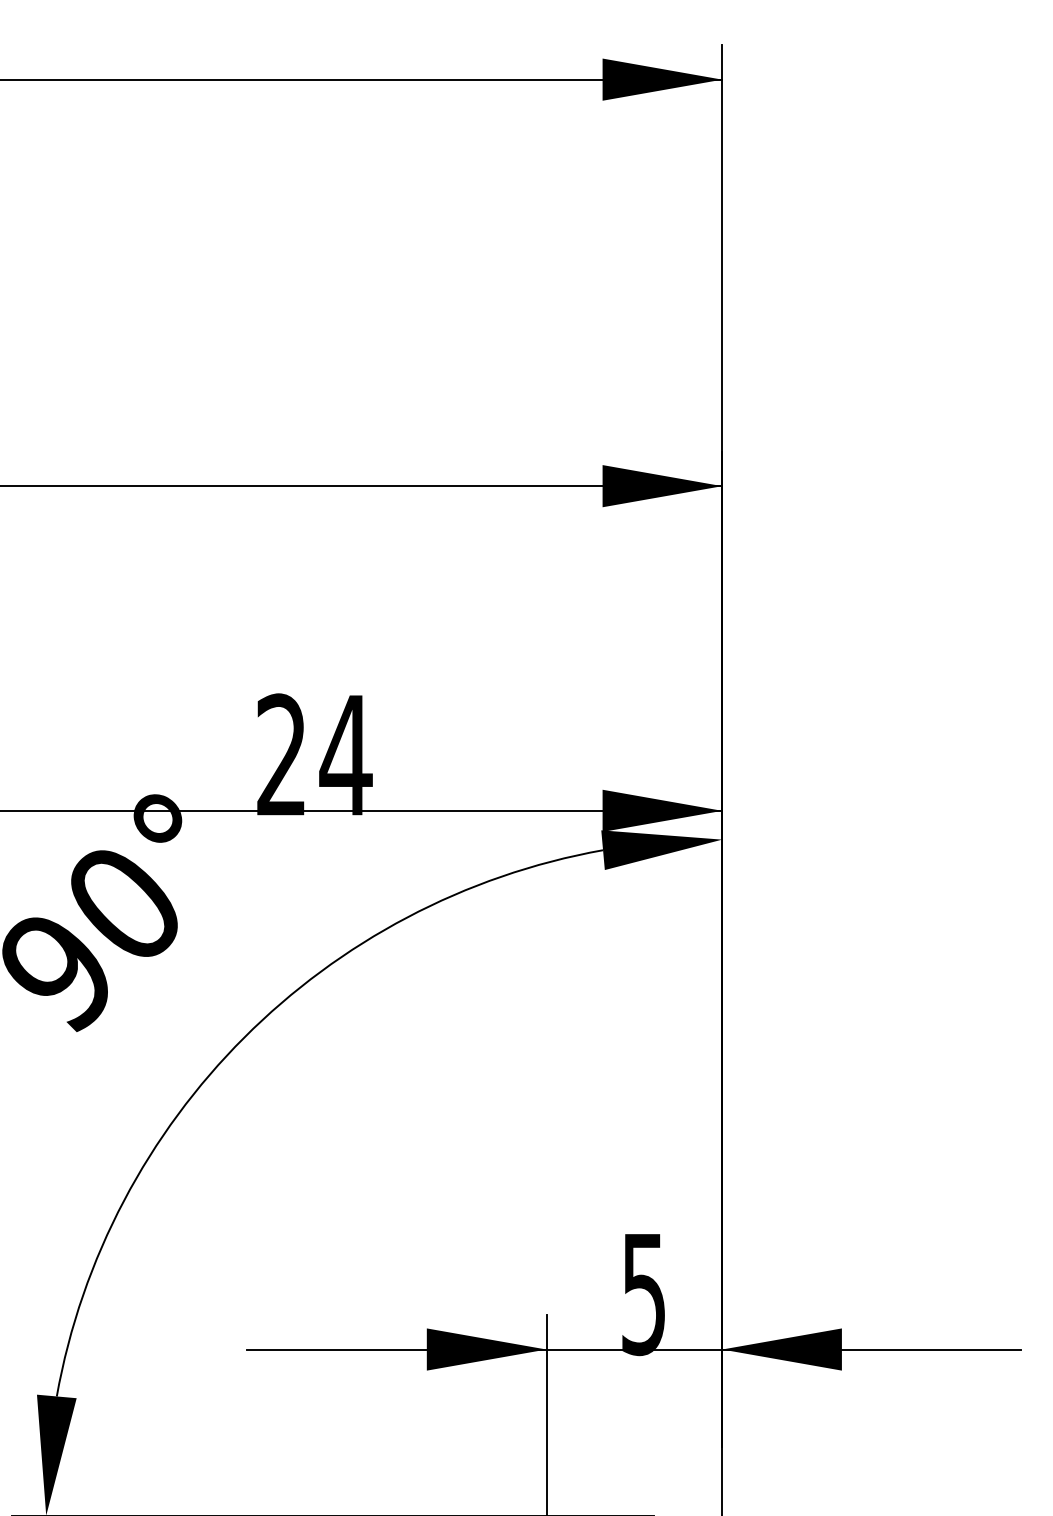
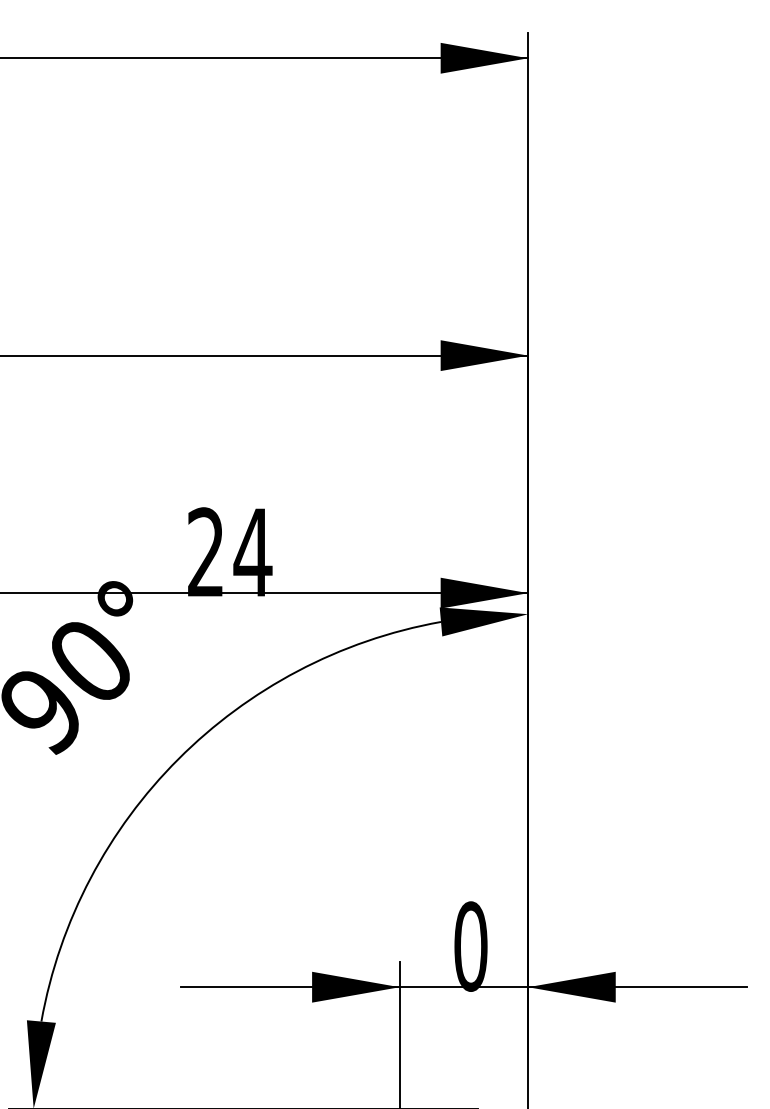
text: (643, 1293) -> (470, 946), 5 -> 0

